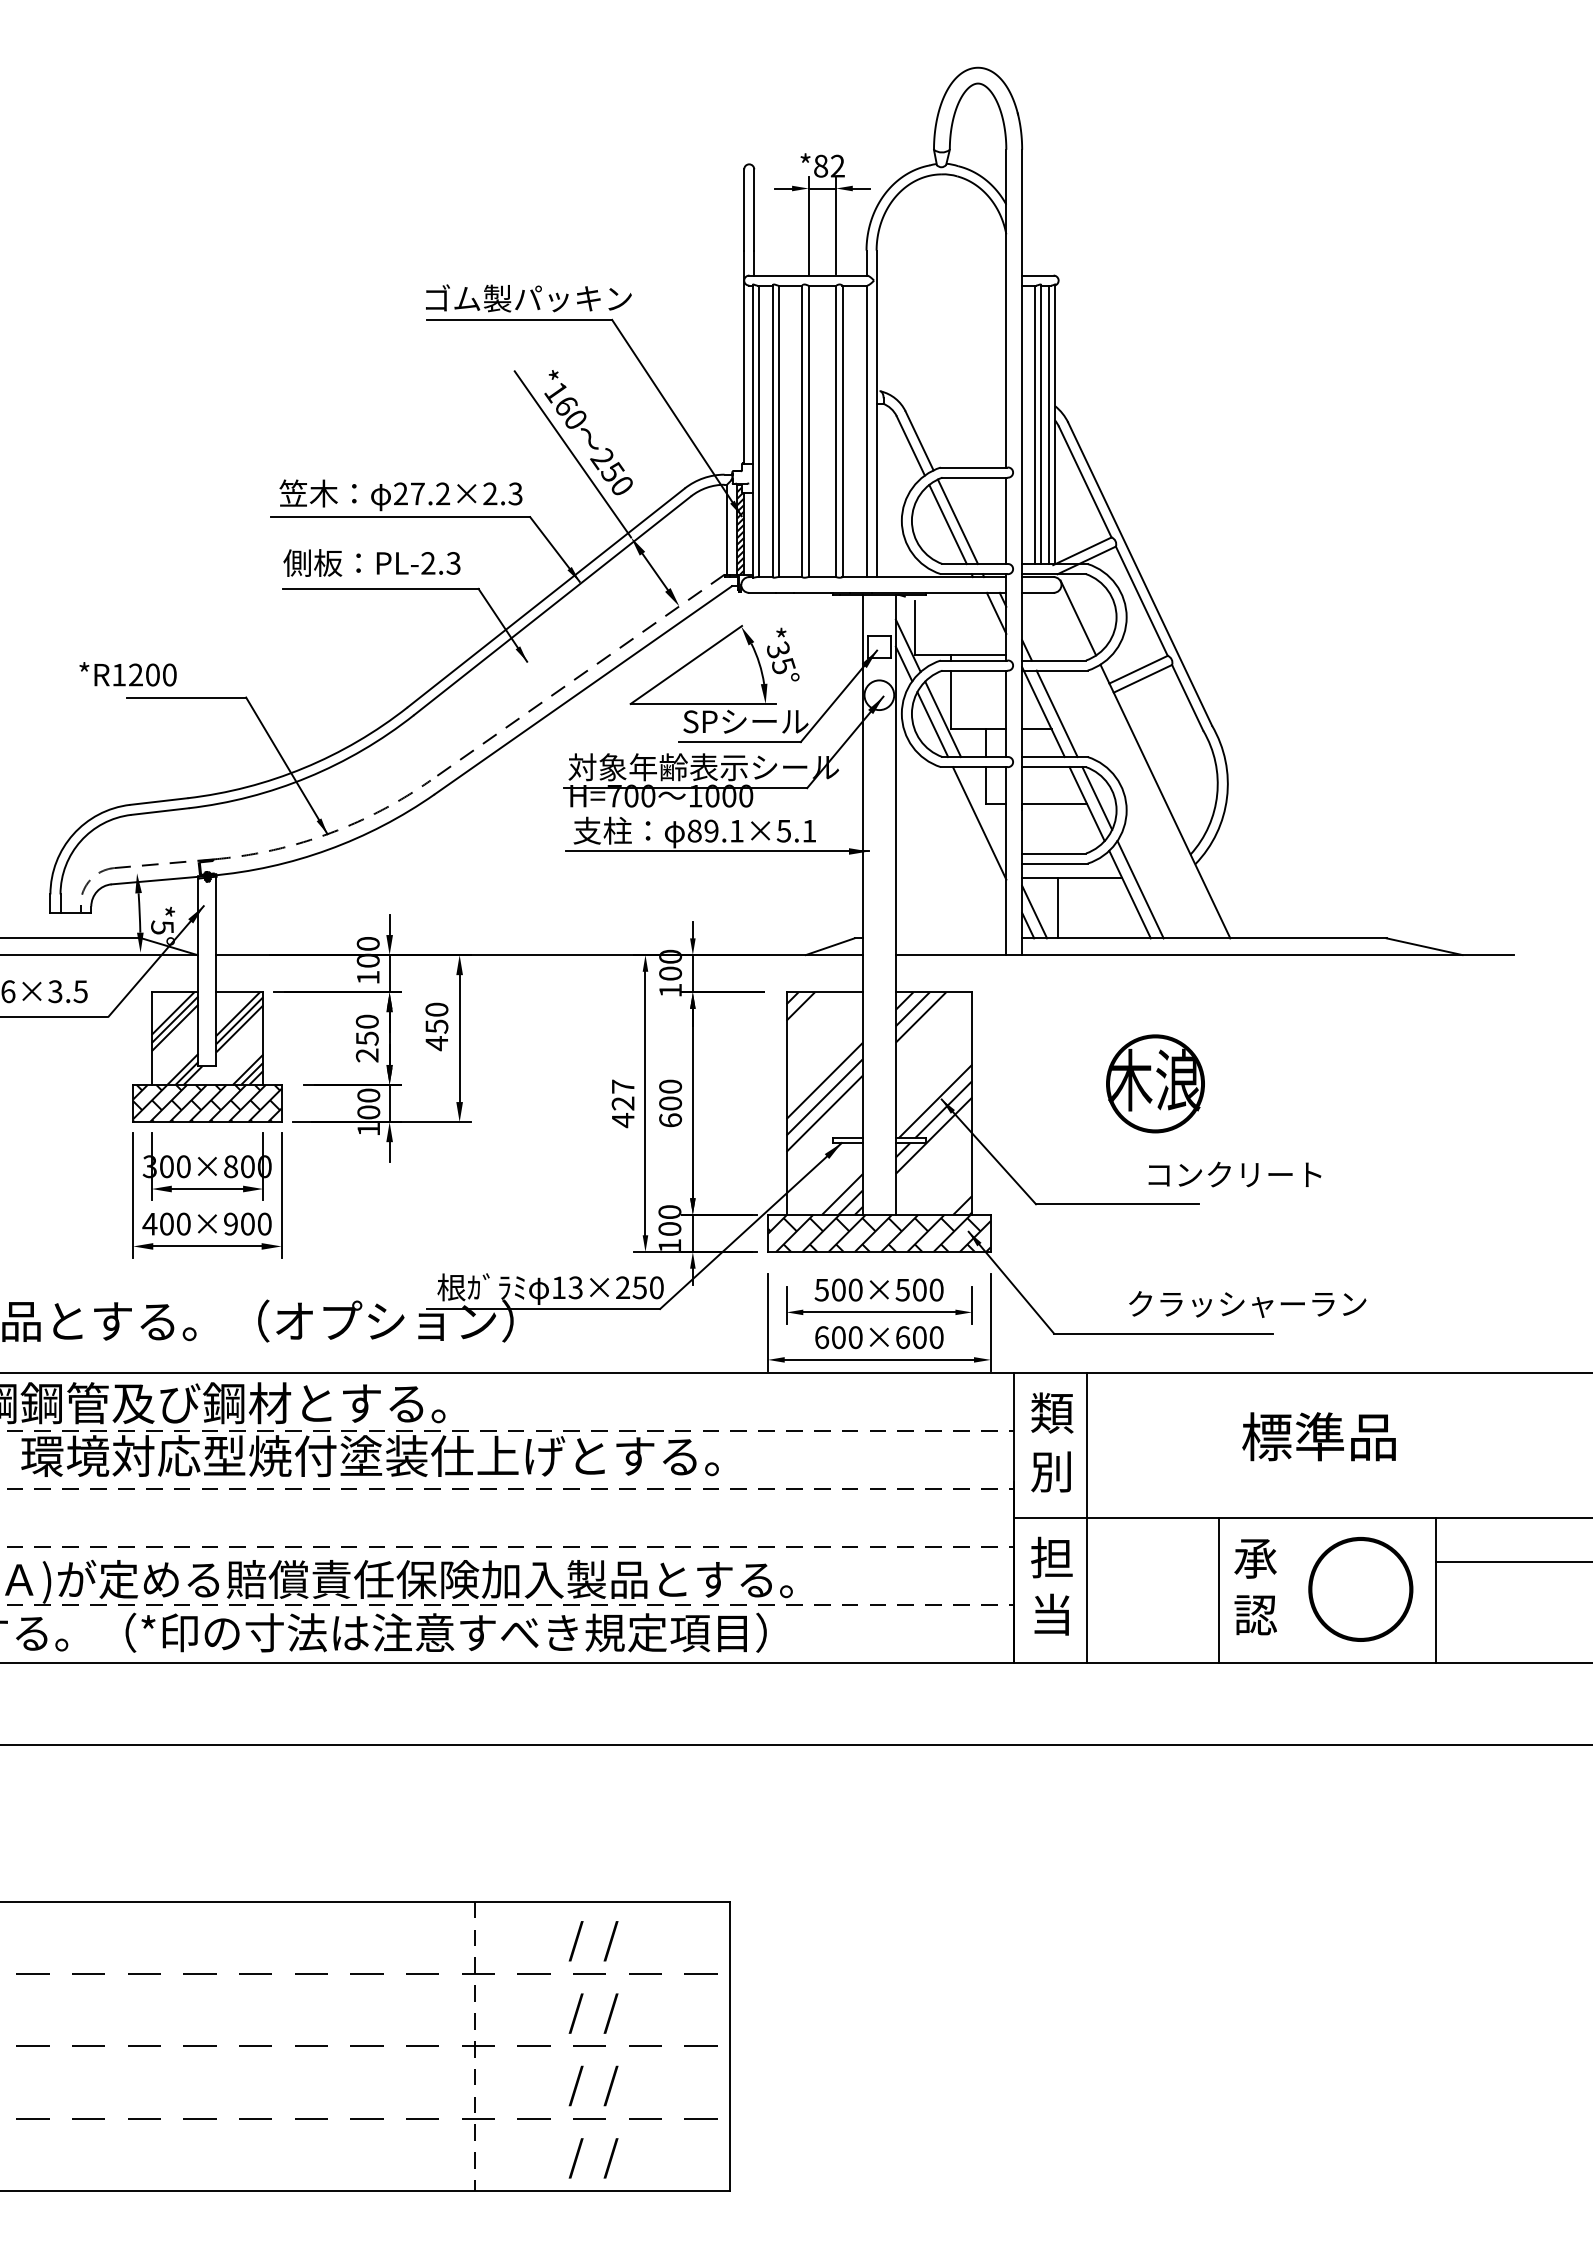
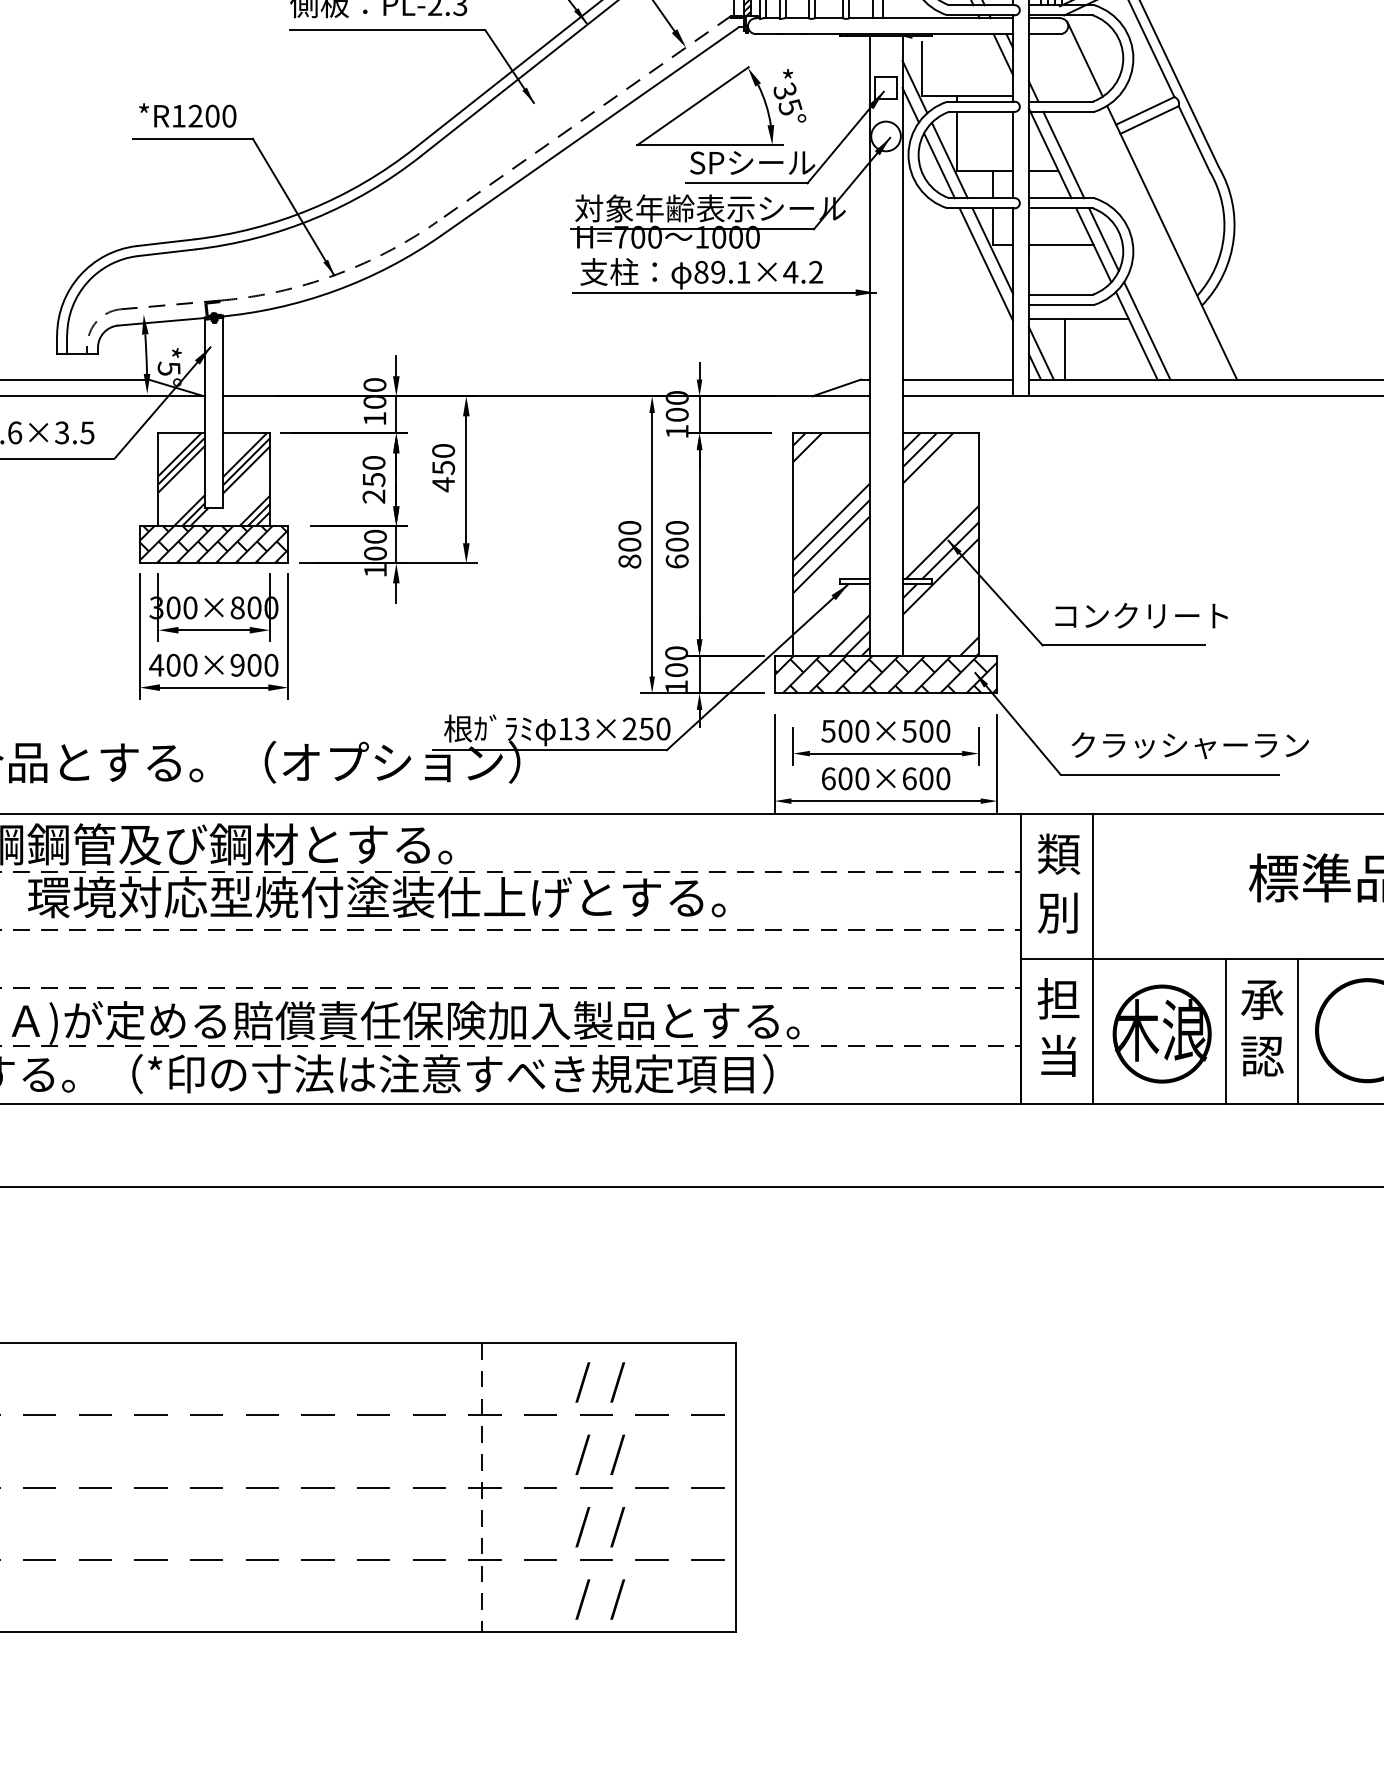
text: (127, 674) -> (187, 115), moved
line: (985, 809) -> (992, 250), added
text: (796, 830) -> (803, 271), 89.1×5.1 -> 89.1×4.2
line: (950, 938) -> (957, 379), added
part: (1155, 1083) -> (1162, 1033), moved
text: (622, 1103) -> (629, 544), 427 -> 800
text: (1234, 1174) -> (1141, 615), moved
text: (1247, 1304) -> (1190, 745), moved
line: (1291, 1589) -> (1298, 1030), added

